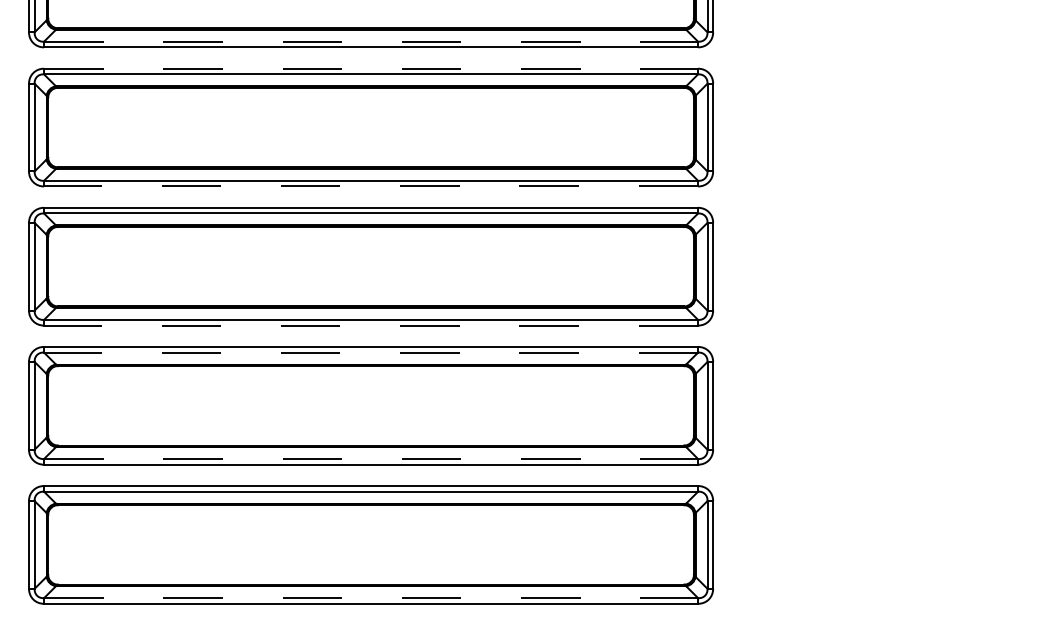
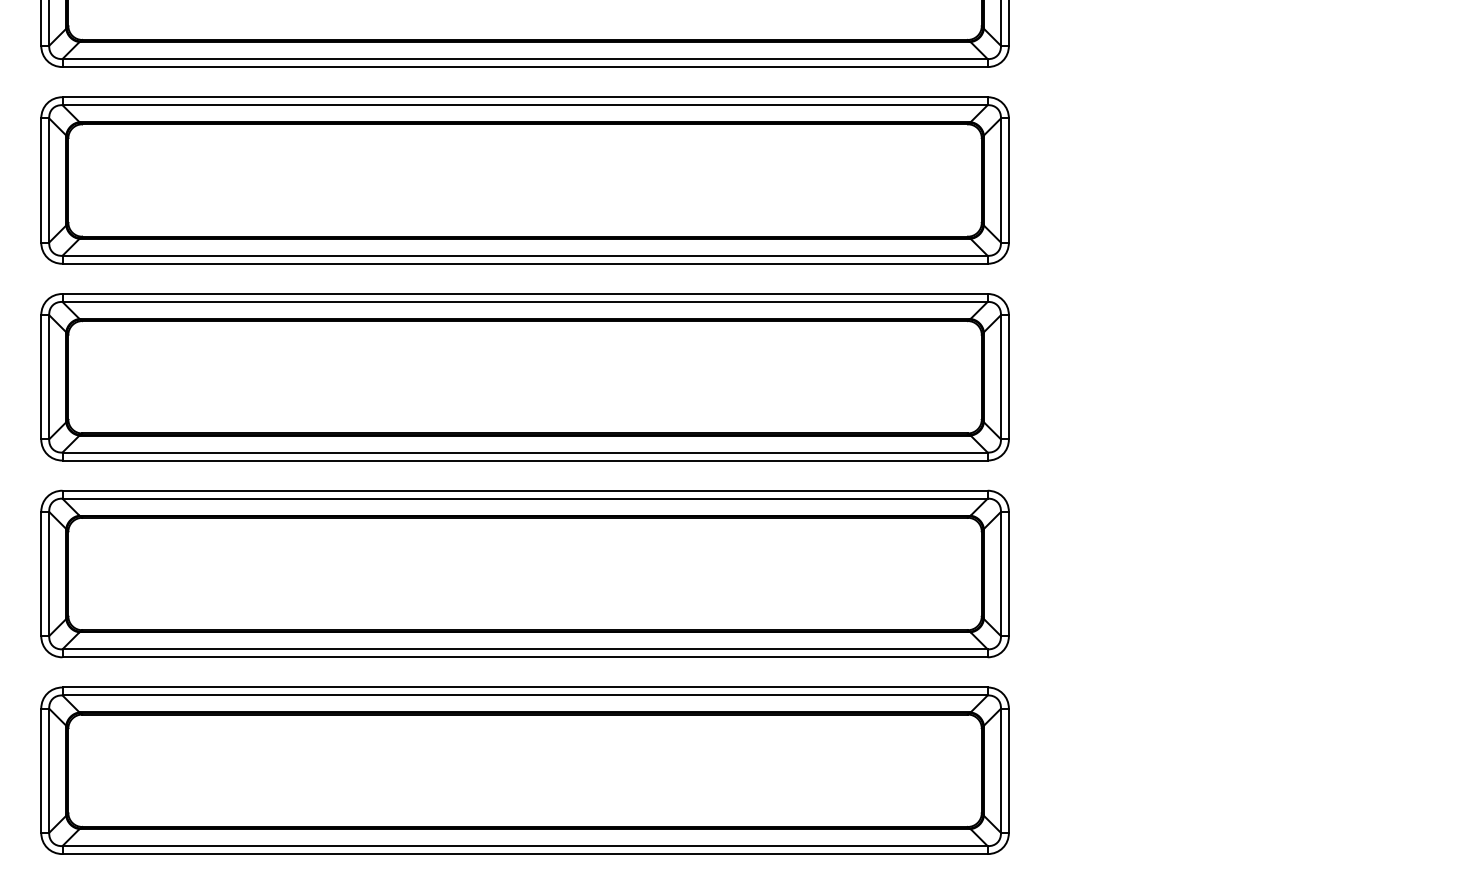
line: (371, 41) -> (525, 58), dashed -> solid
line: (371, 68) -> (525, 96), dashed -> solid
line: (370, 186) -> (524, 263), dashed -> solid
line: (370, 325) -> (524, 460), dashed -> solid
line: (370, 352) -> (524, 498), dashed -> solid
line: (371, 459) -> (525, 649), dashed -> solid
line: (371, 598) -> (525, 846), dashed -> solid

